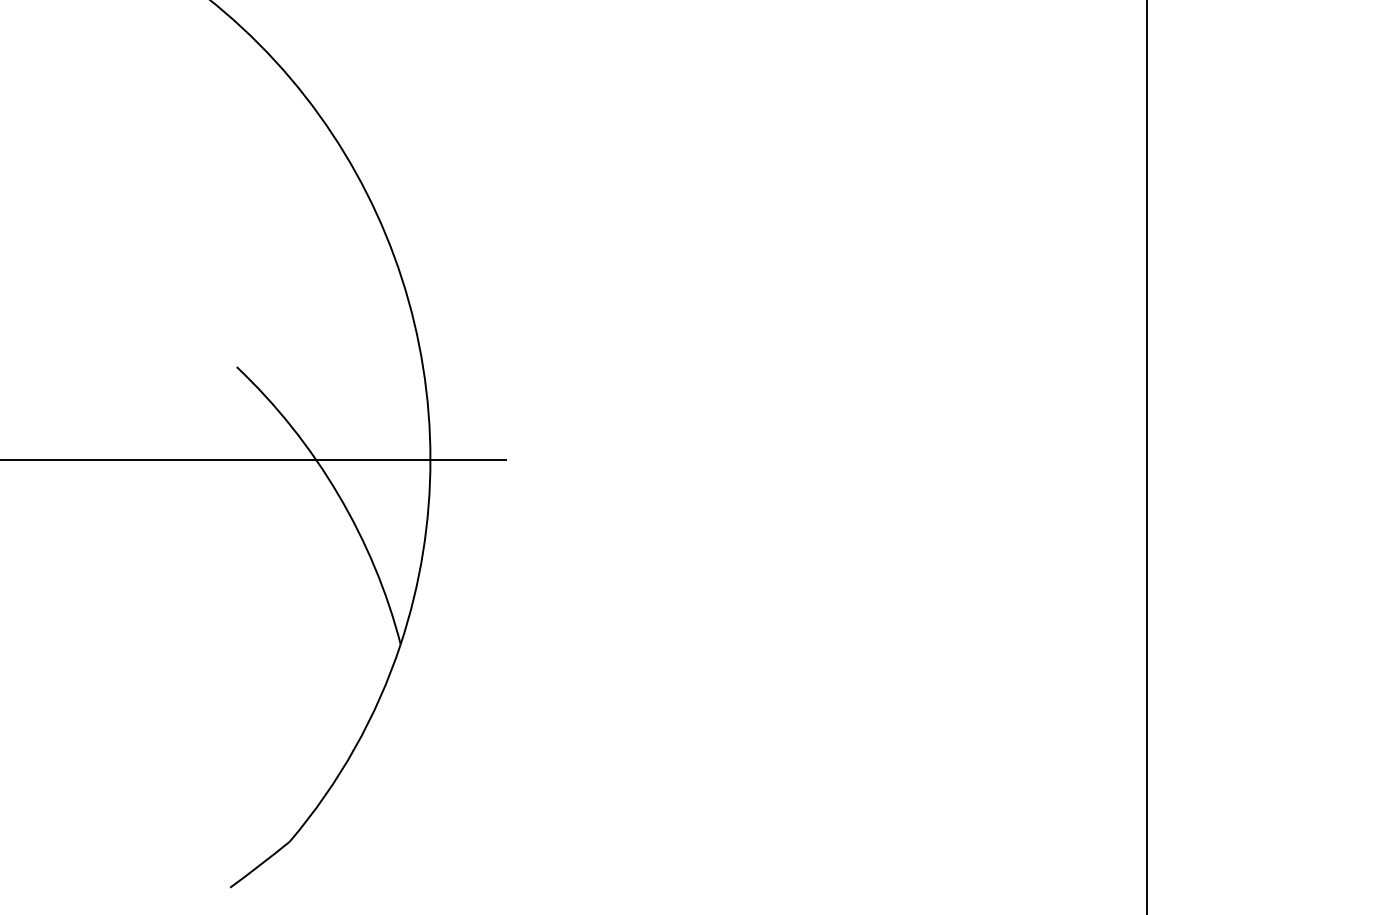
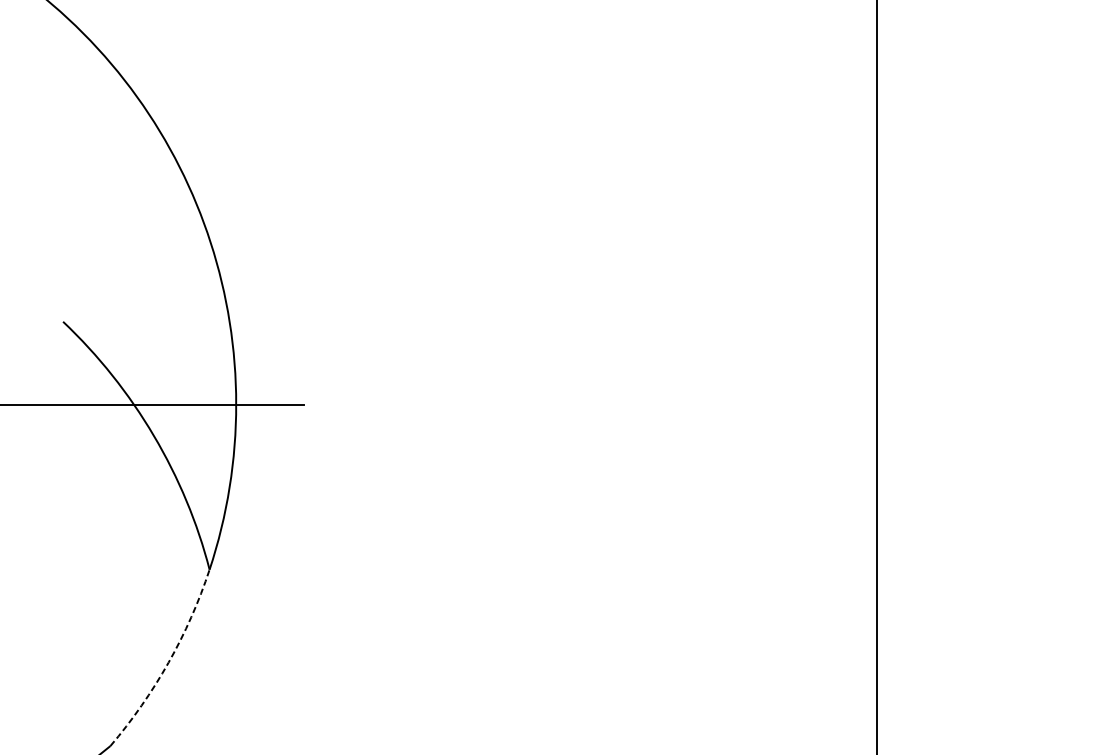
arc: (354, 748) -> (168, 662), solid -> dashed

